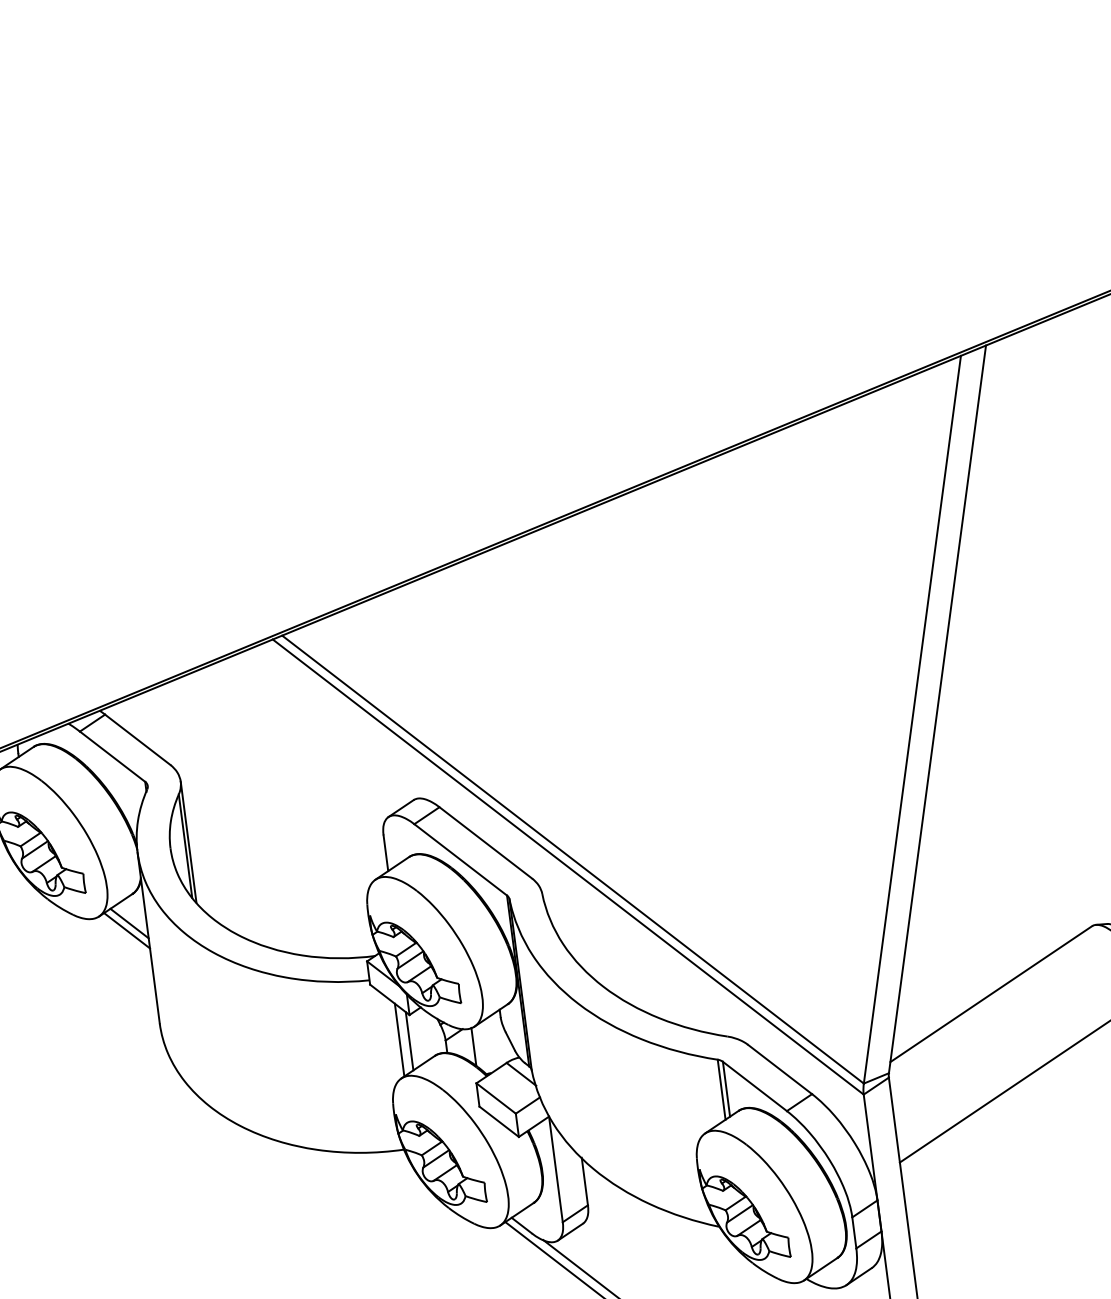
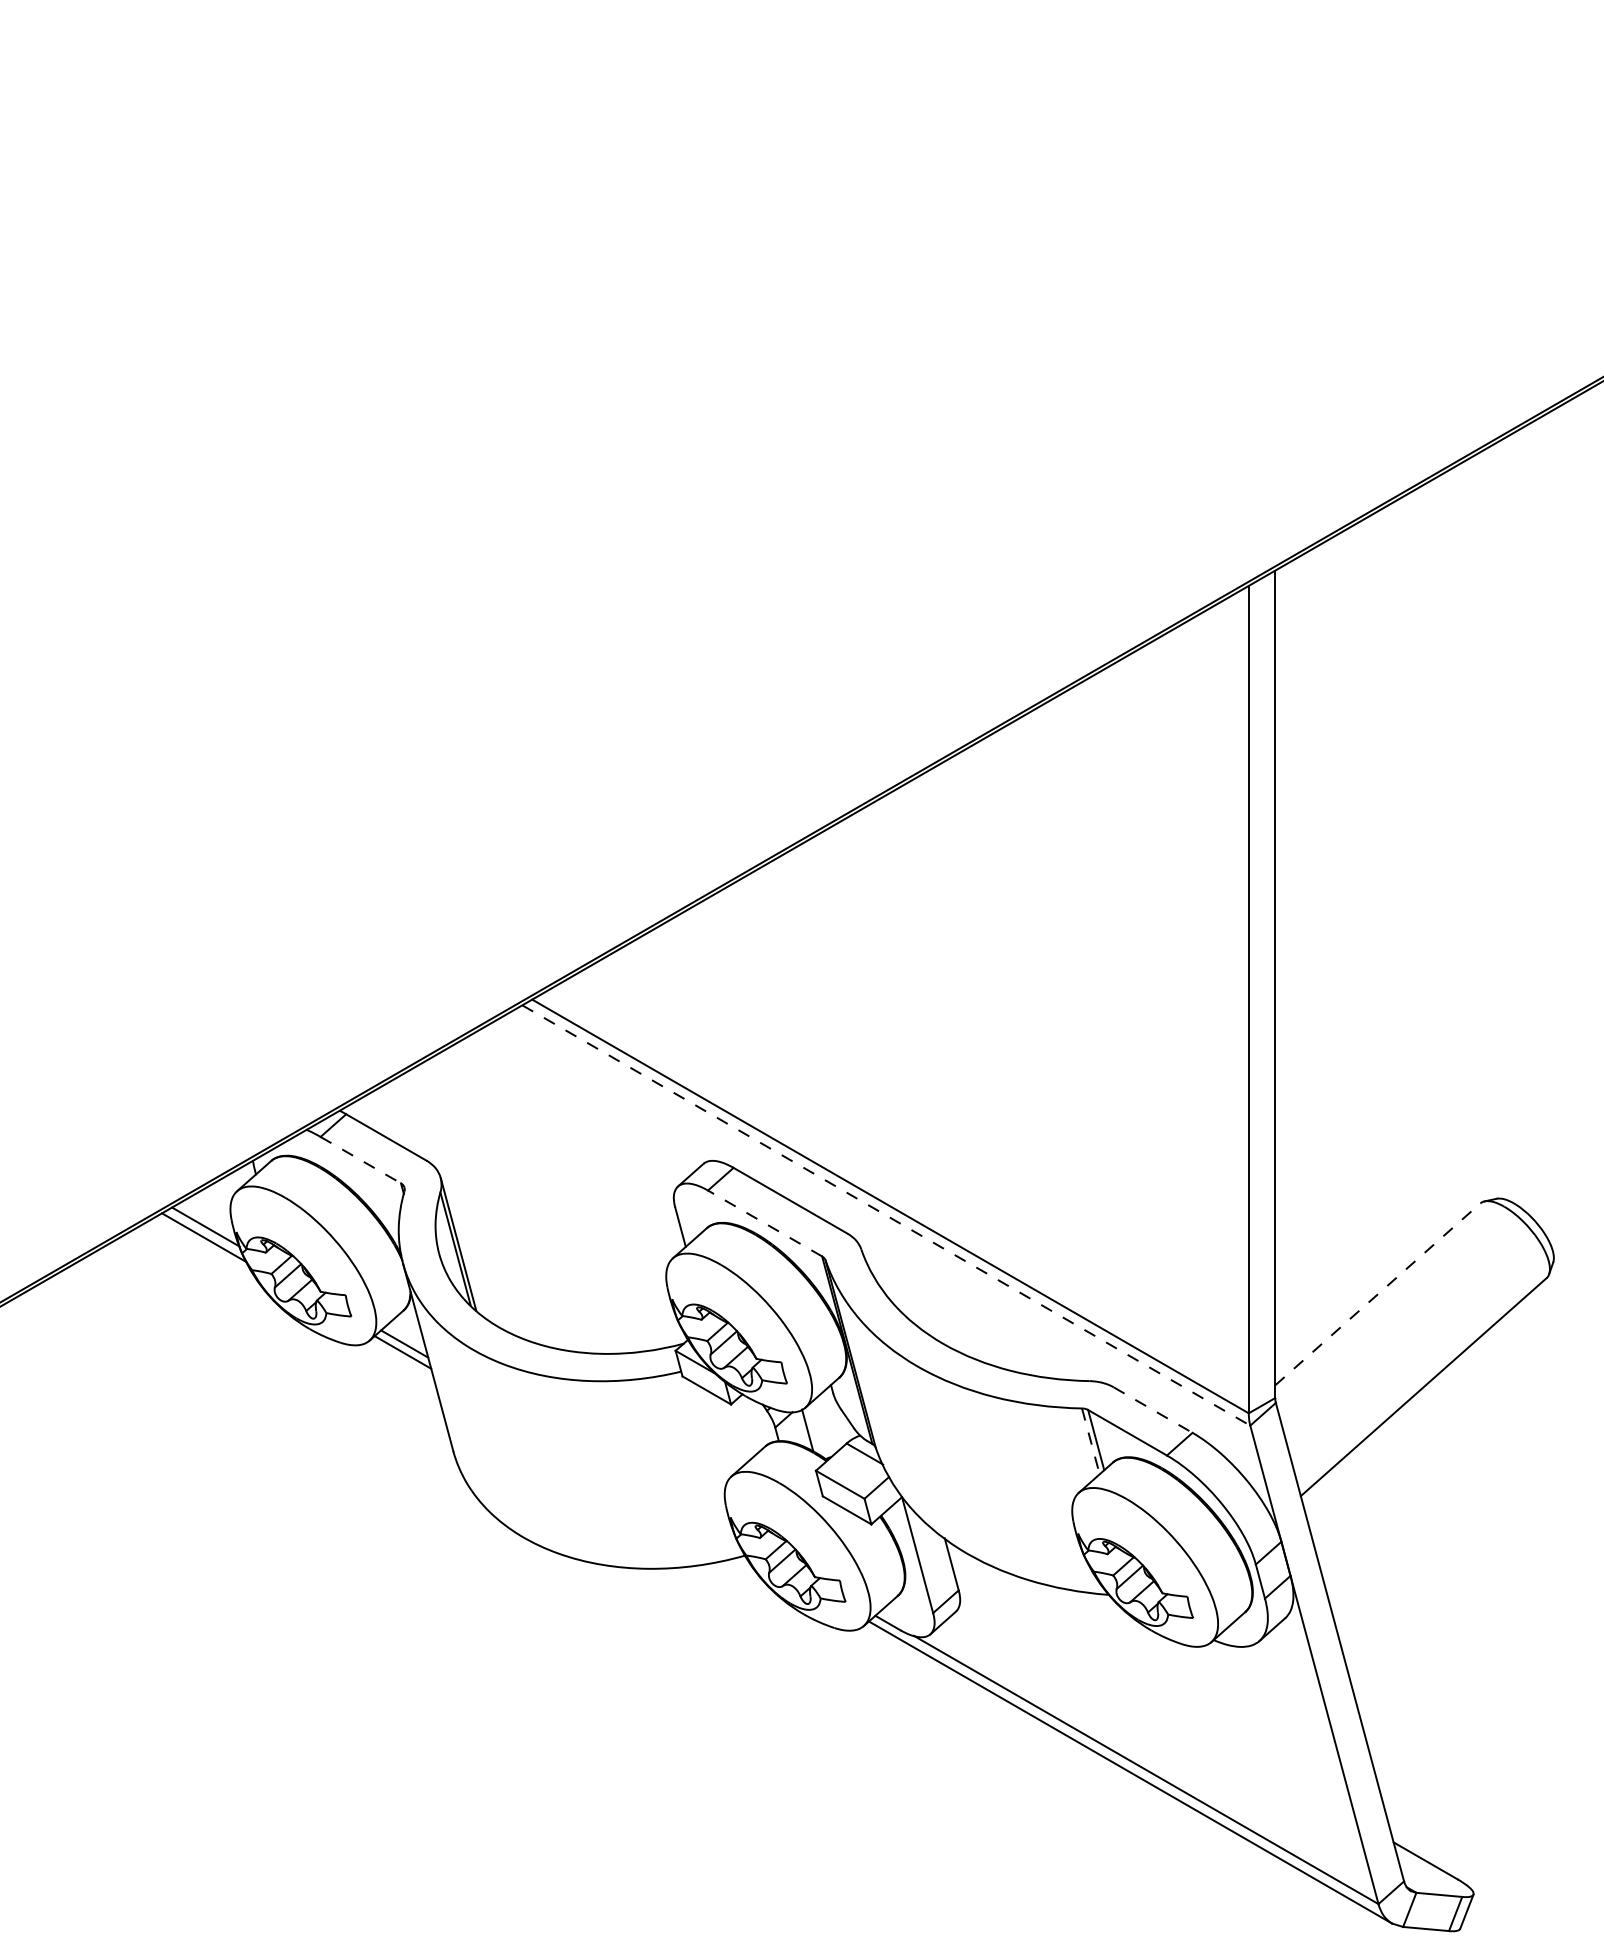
line: (113, 757) -> (361, 1160), solid -> dashed
line: (461, 859) -> (765, 1223), solid -> dashed
line: (568, 867) -> (886, 1215), solid -> dashed
line: (991, 994) -> (1378, 1294), solid -> dashed
line: (399, 1039) -> (723, 1433), removed
line: (409, 1040) -> (734, 1433), removed
line: (780, 1069) -> (1153, 1410), solid -> dashed
line: (721, 1089) -> (1090, 1441), solid -> dashed

